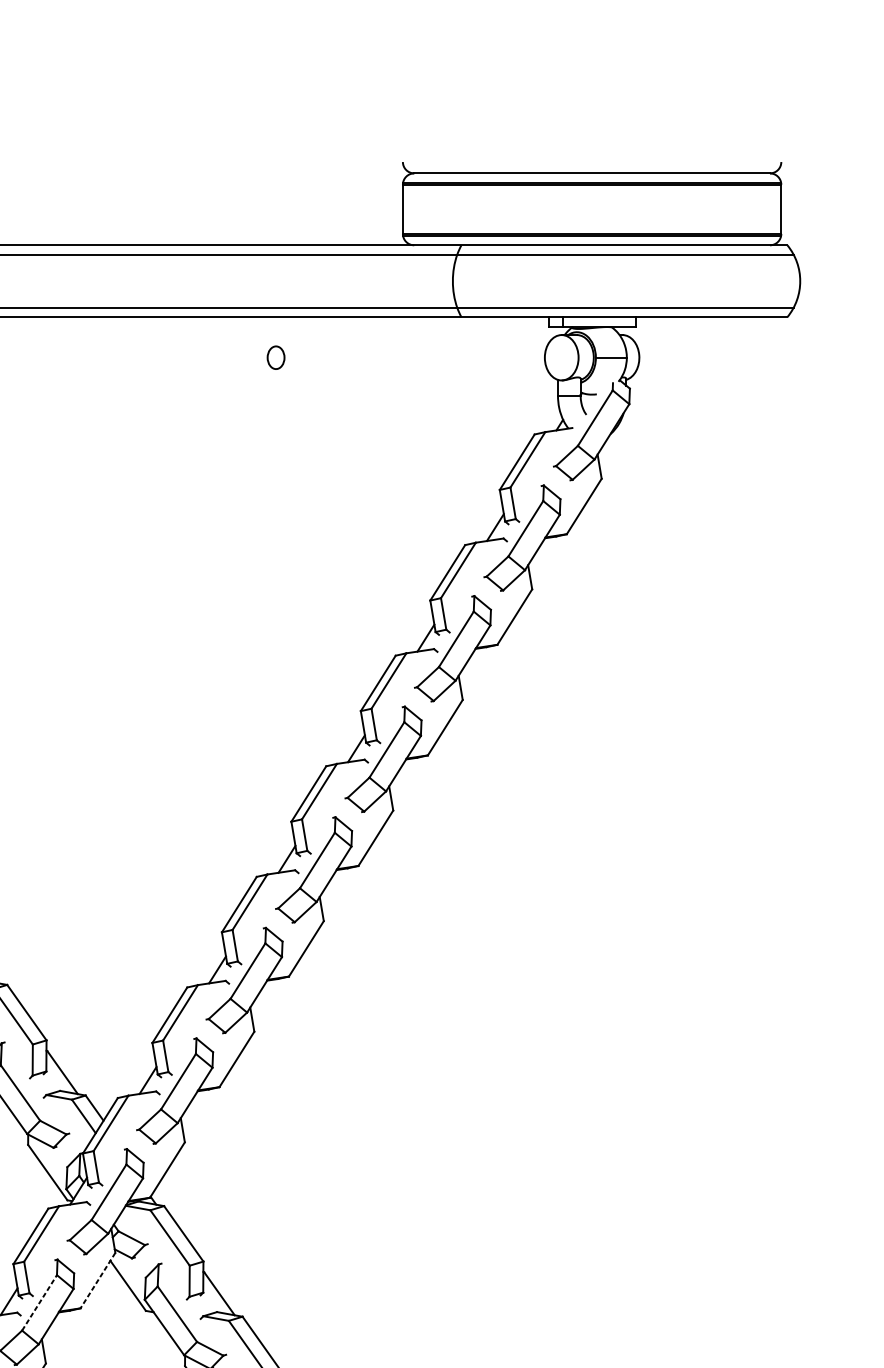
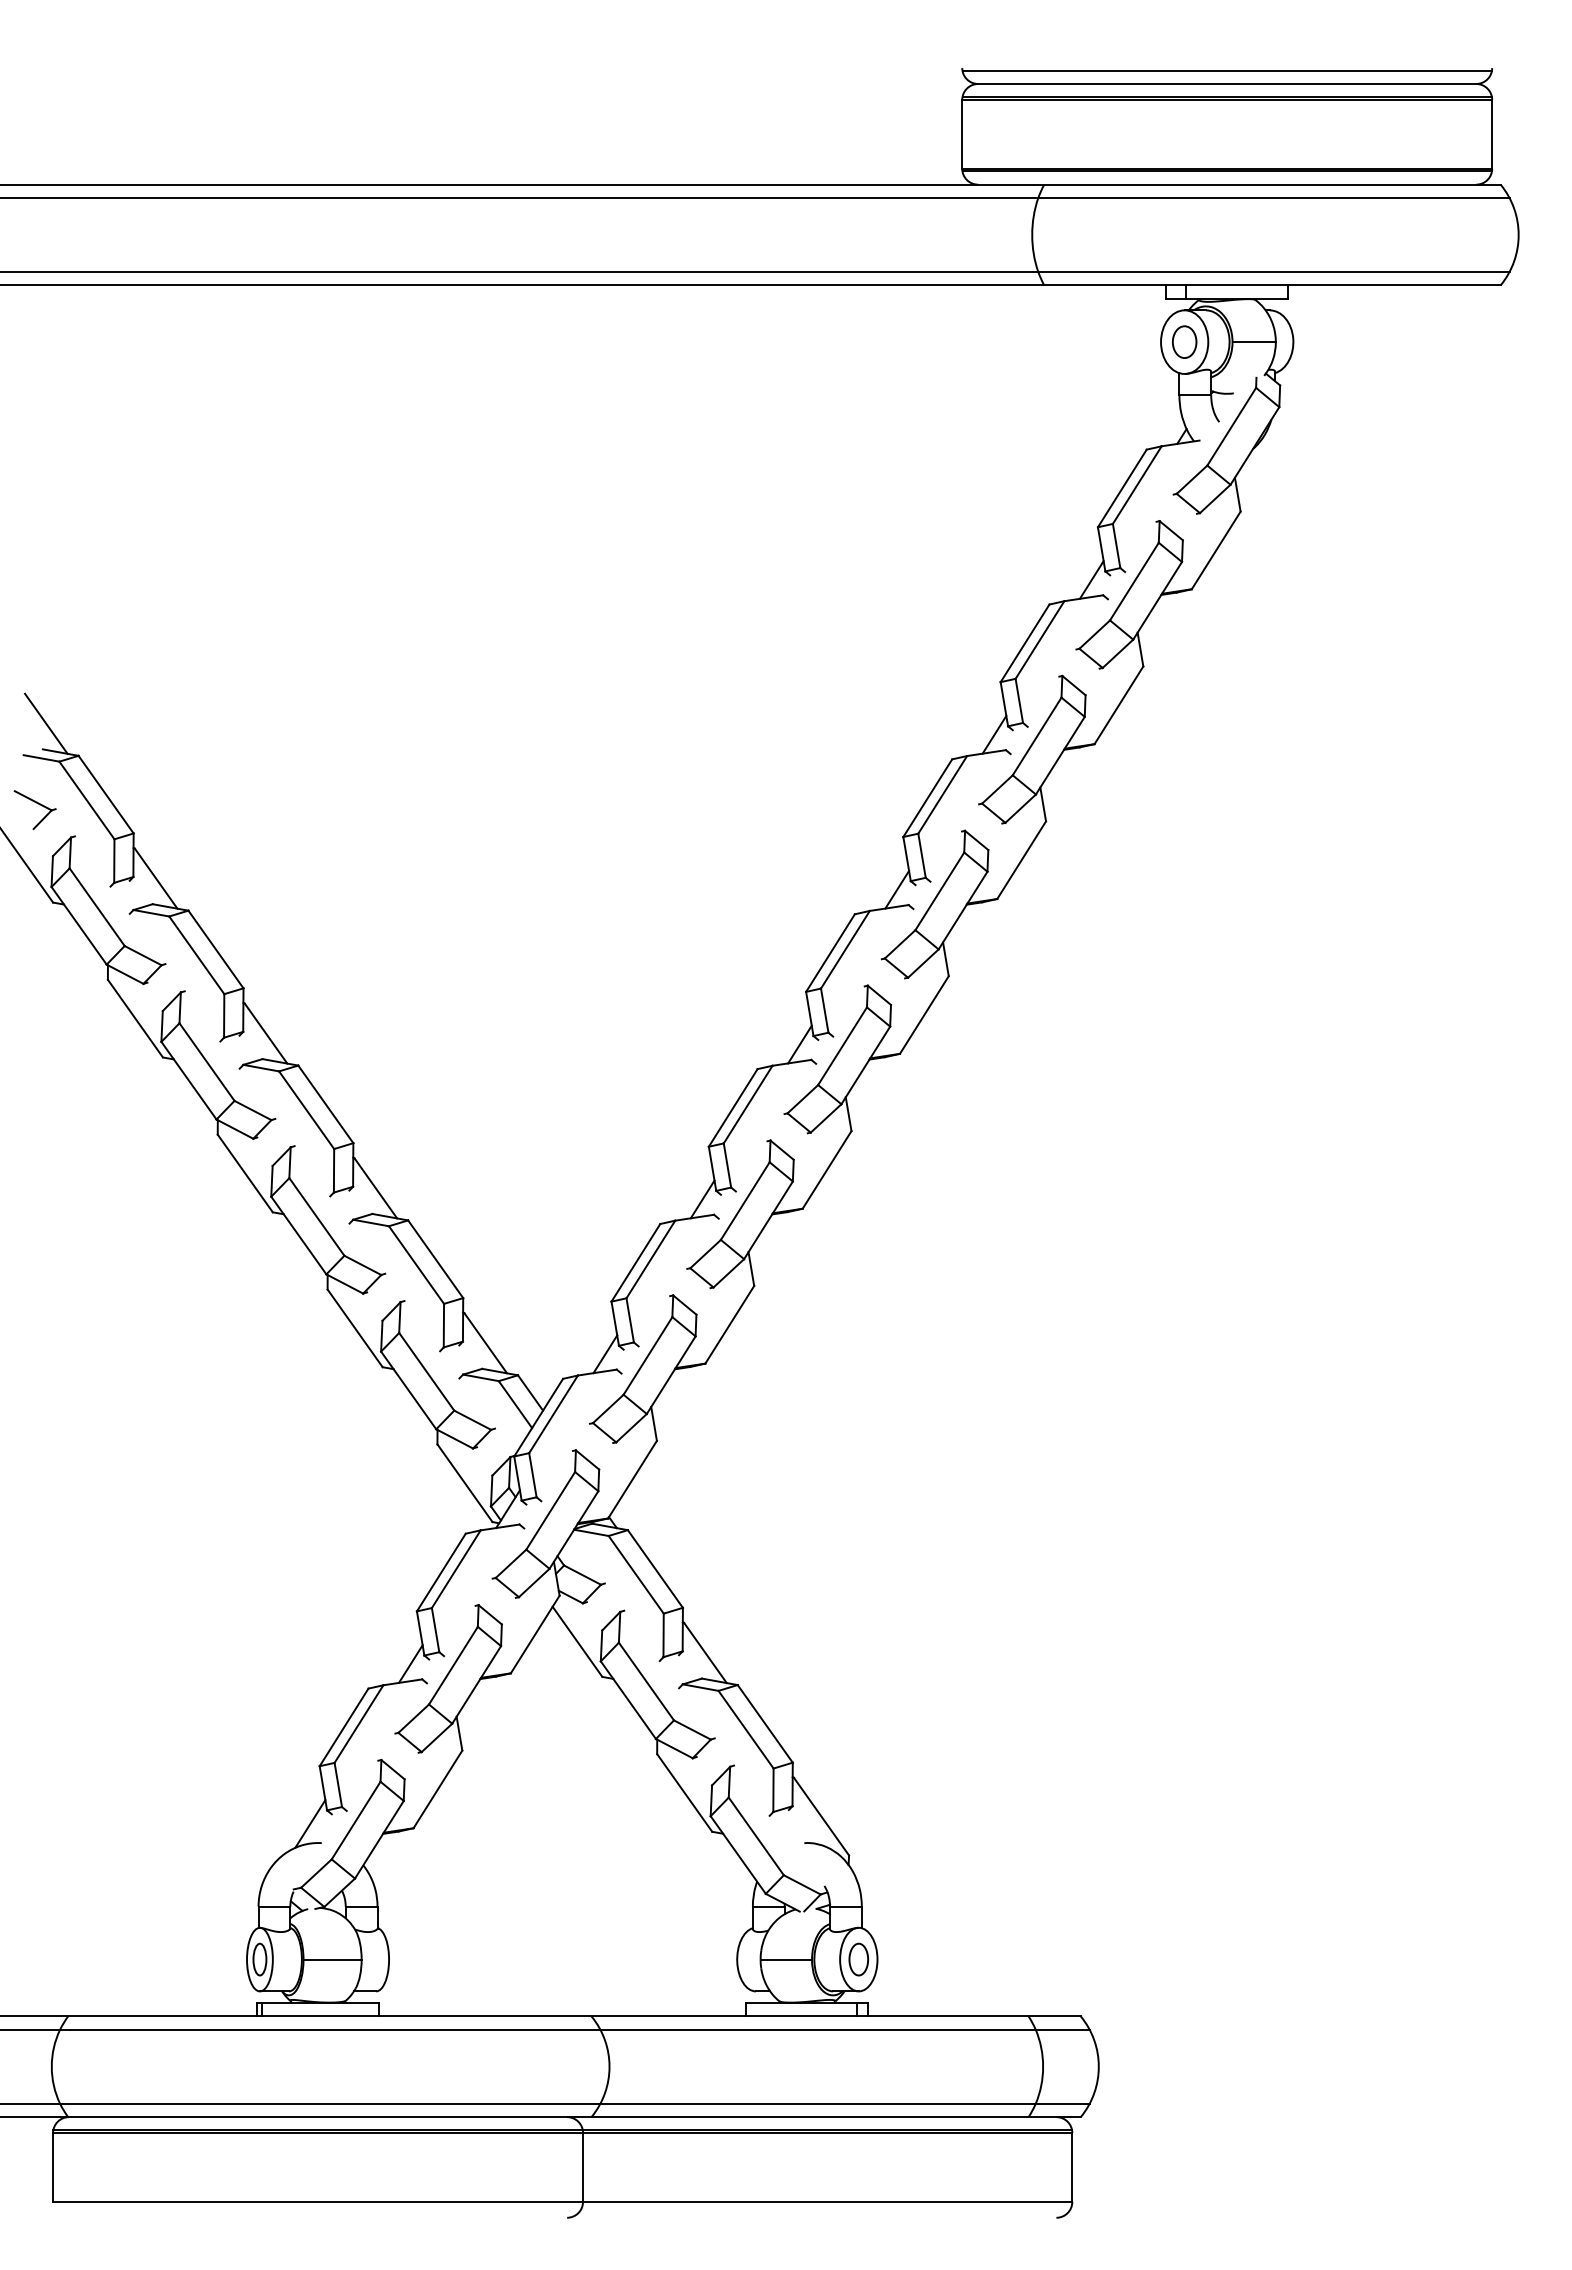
line: (591, 163) -> (1226, 70), added
part: (275, 357) -> (1184, 341), moved
line: (98, 1280) -> (535, 1634), dashed -> solid
line: (39, 1302) -> (453, 1665), dashed -> solid

